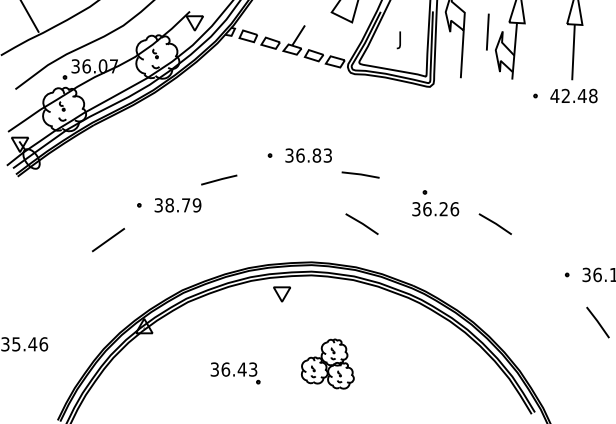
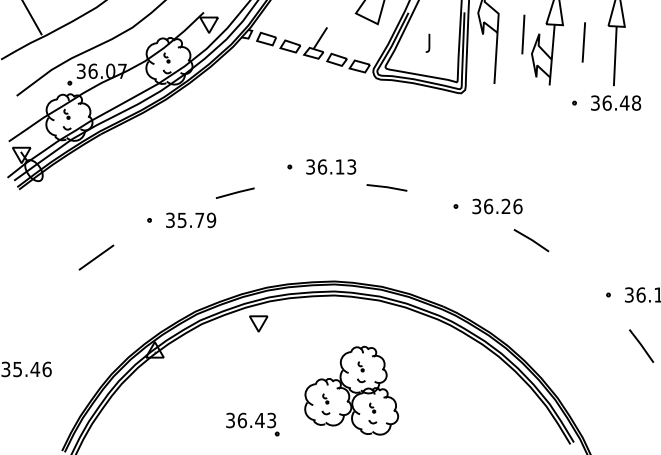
line: (543, 39) -> (583, 42), added
text: (559, 95) -> (600, 102), 42.48 -> 36.48
text: (316, 155) -> (339, 166), 36.83 -> 36.13
text: (169, 205) -> (181, 220), 38.79 -> 35.79
text: (435, 209) -> (497, 206), moved
line: (362, 224) -> (388, 240), removed
line: (108, 239) -> (96, 257), moved
part: (281, 294) -> (258, 323), moved
part: (327, 363) -> (351, 390), size x1.67
part: (235, 373) -> (252, 424), moved

